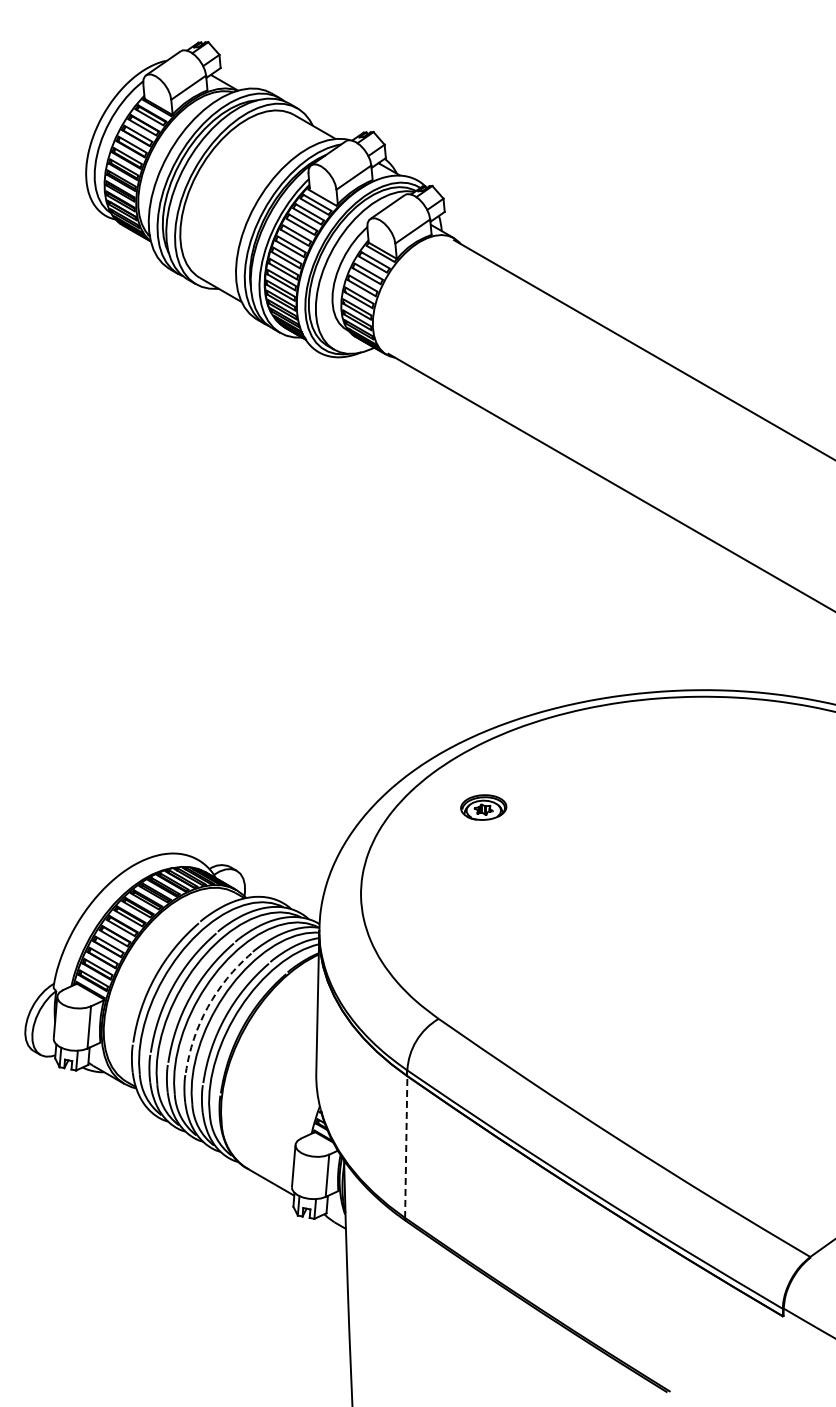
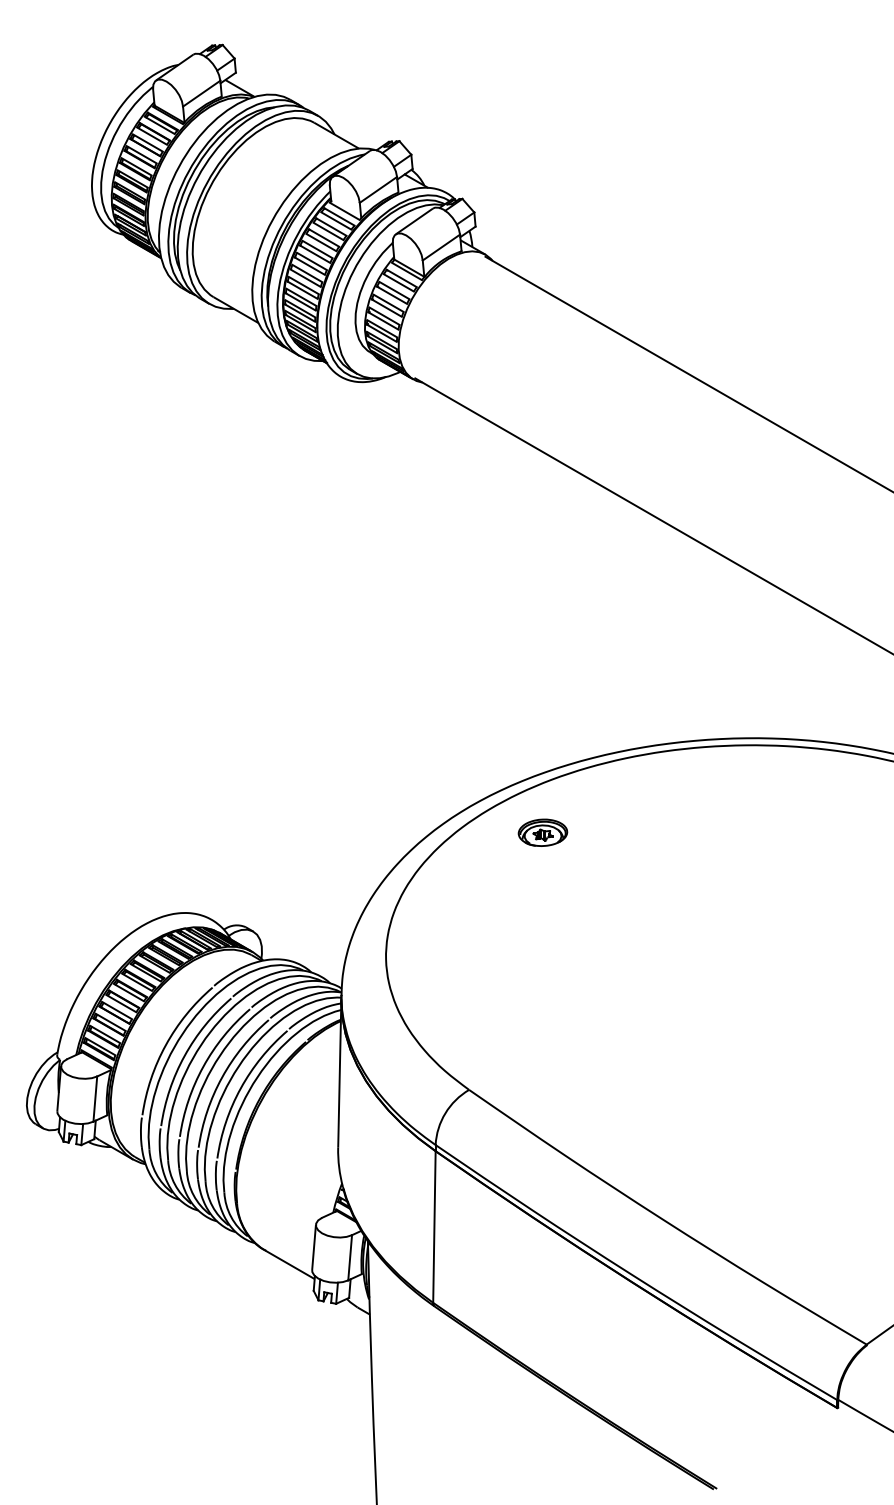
part: (483, 807) -> (542, 832), moved
arc: (207, 1007) -> (221, 1077), dashed -> solid
line: (406, 1147) -> (434, 1227), dashed -> solid

